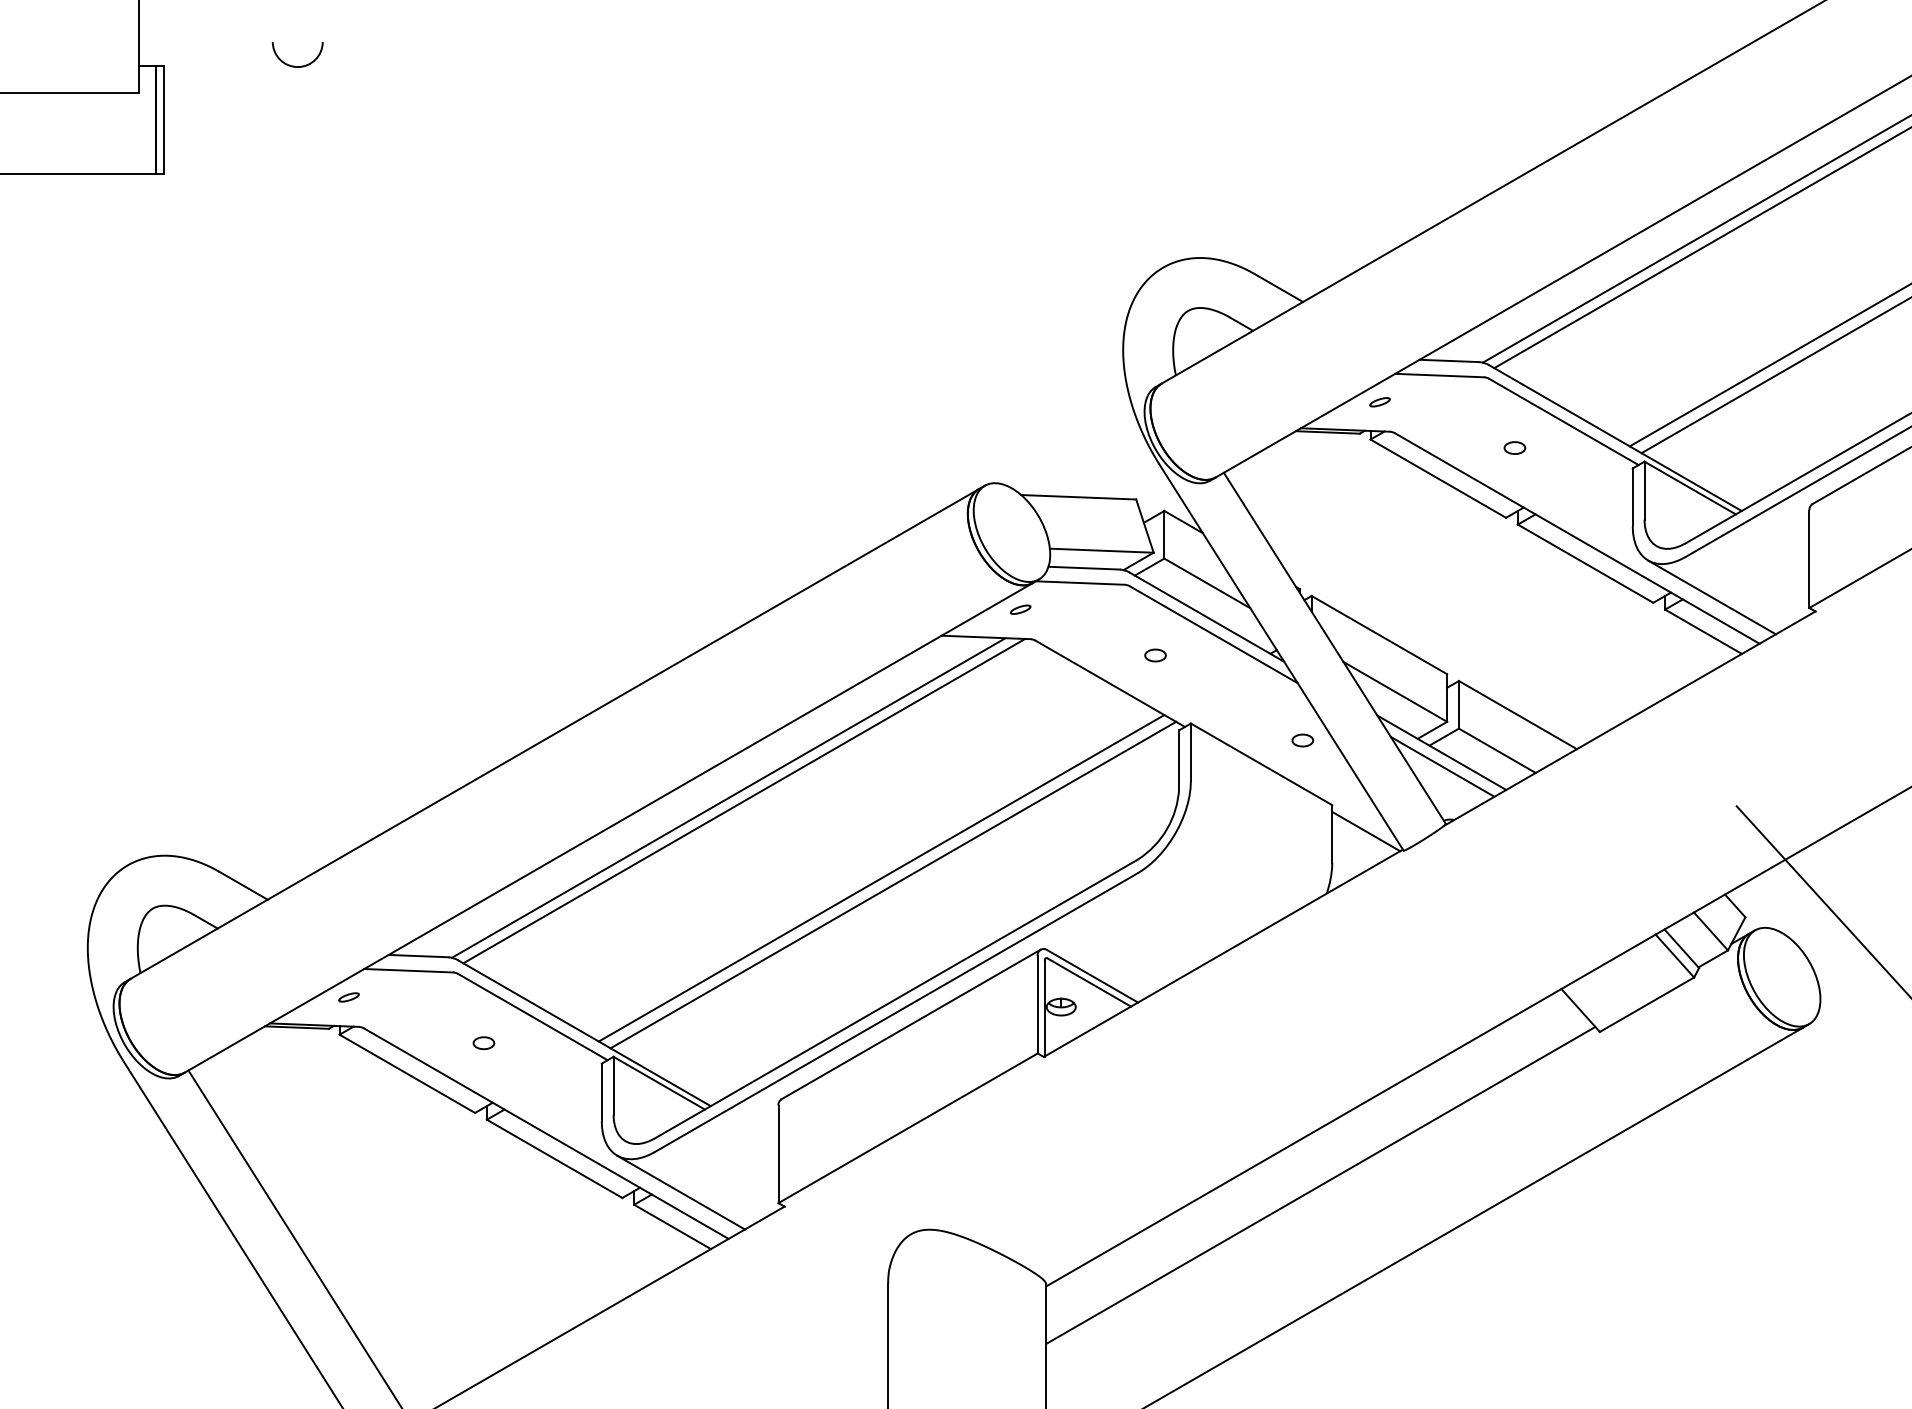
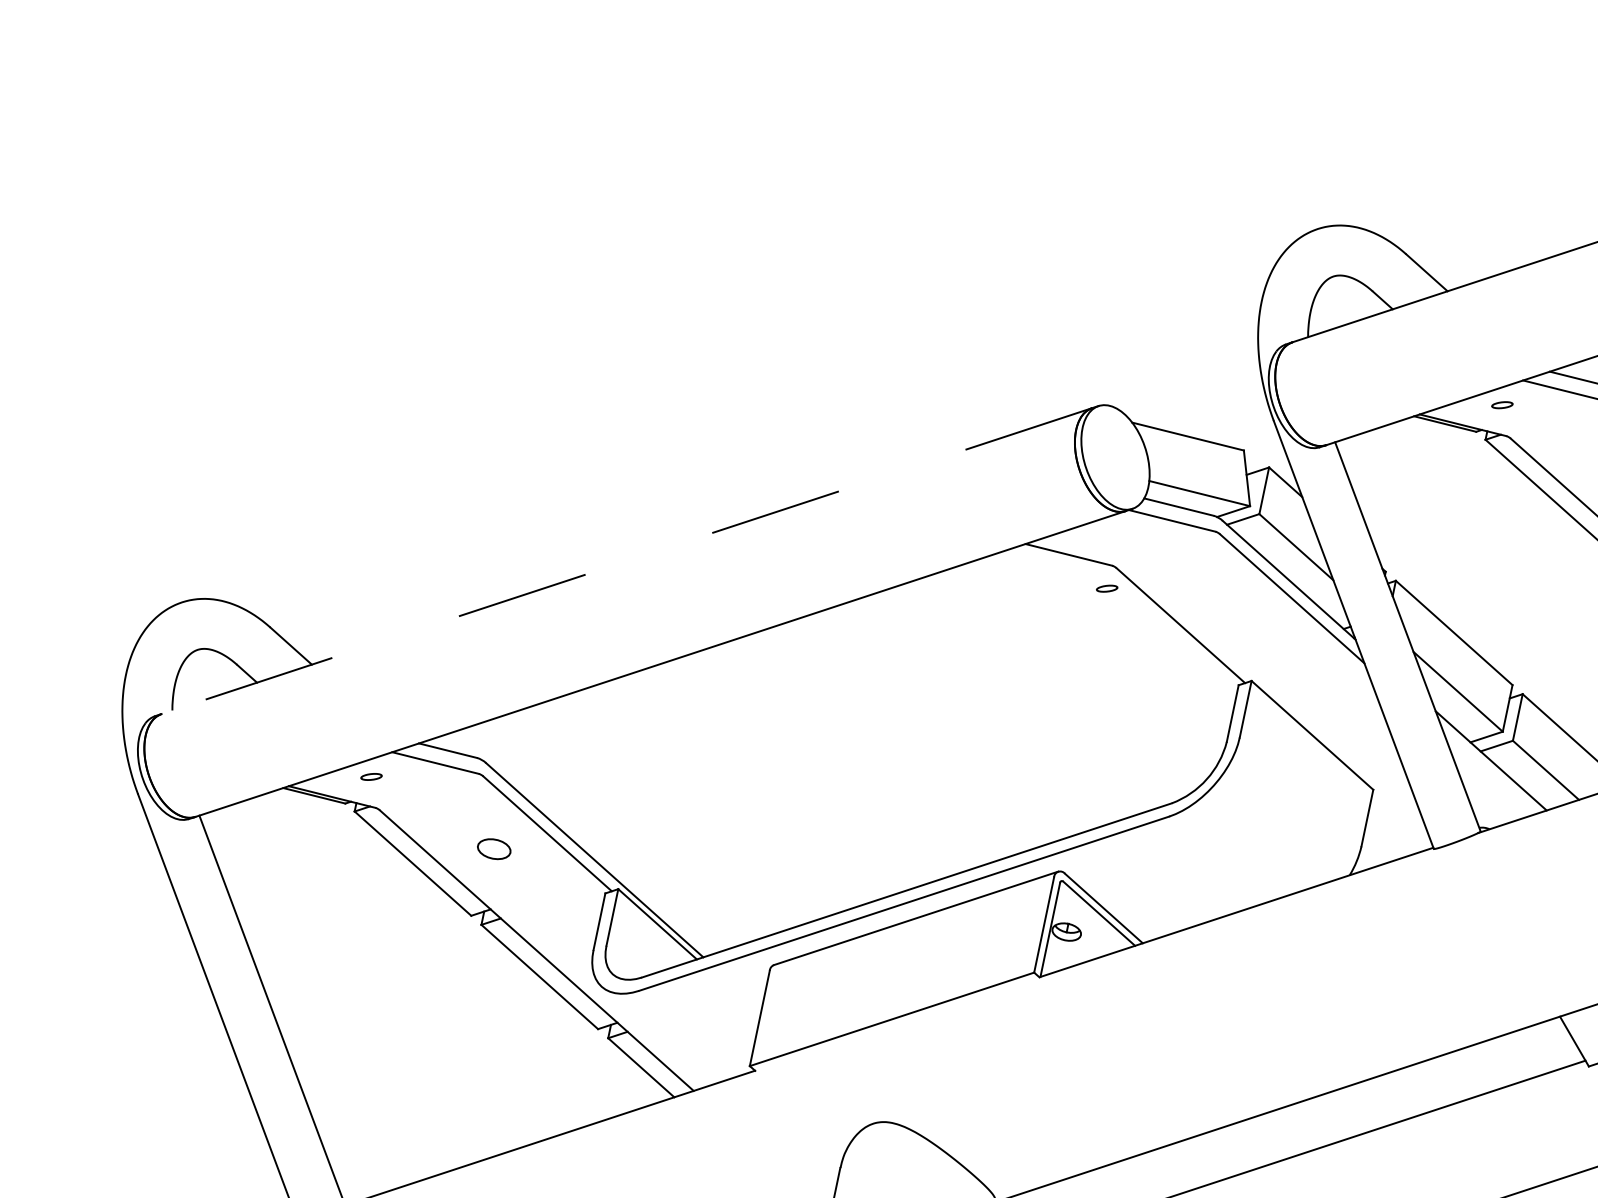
part: (1020, 609) -> (1107, 588), moved
part: (1155, 655) -> (1230, 607), removed
line: (554, 733) -> (626, 560), solid -> dashed
part: (1302, 740) -> (1357, 720), removed
line: (1442, 766) -> (1489, 774), removed
line: (728, 797) -> (783, 658), removed
line: (744, 800) -> (798, 665), removed
line: (1366, 831) -> (1401, 822), removed
line: (881, 878) -> (917, 769), removed
line: (893, 884) -> (927, 777), removed
part: (483, 1043) -> (493, 849), size x1.6
line: (680, 1192) -> (656, 1035), removed

